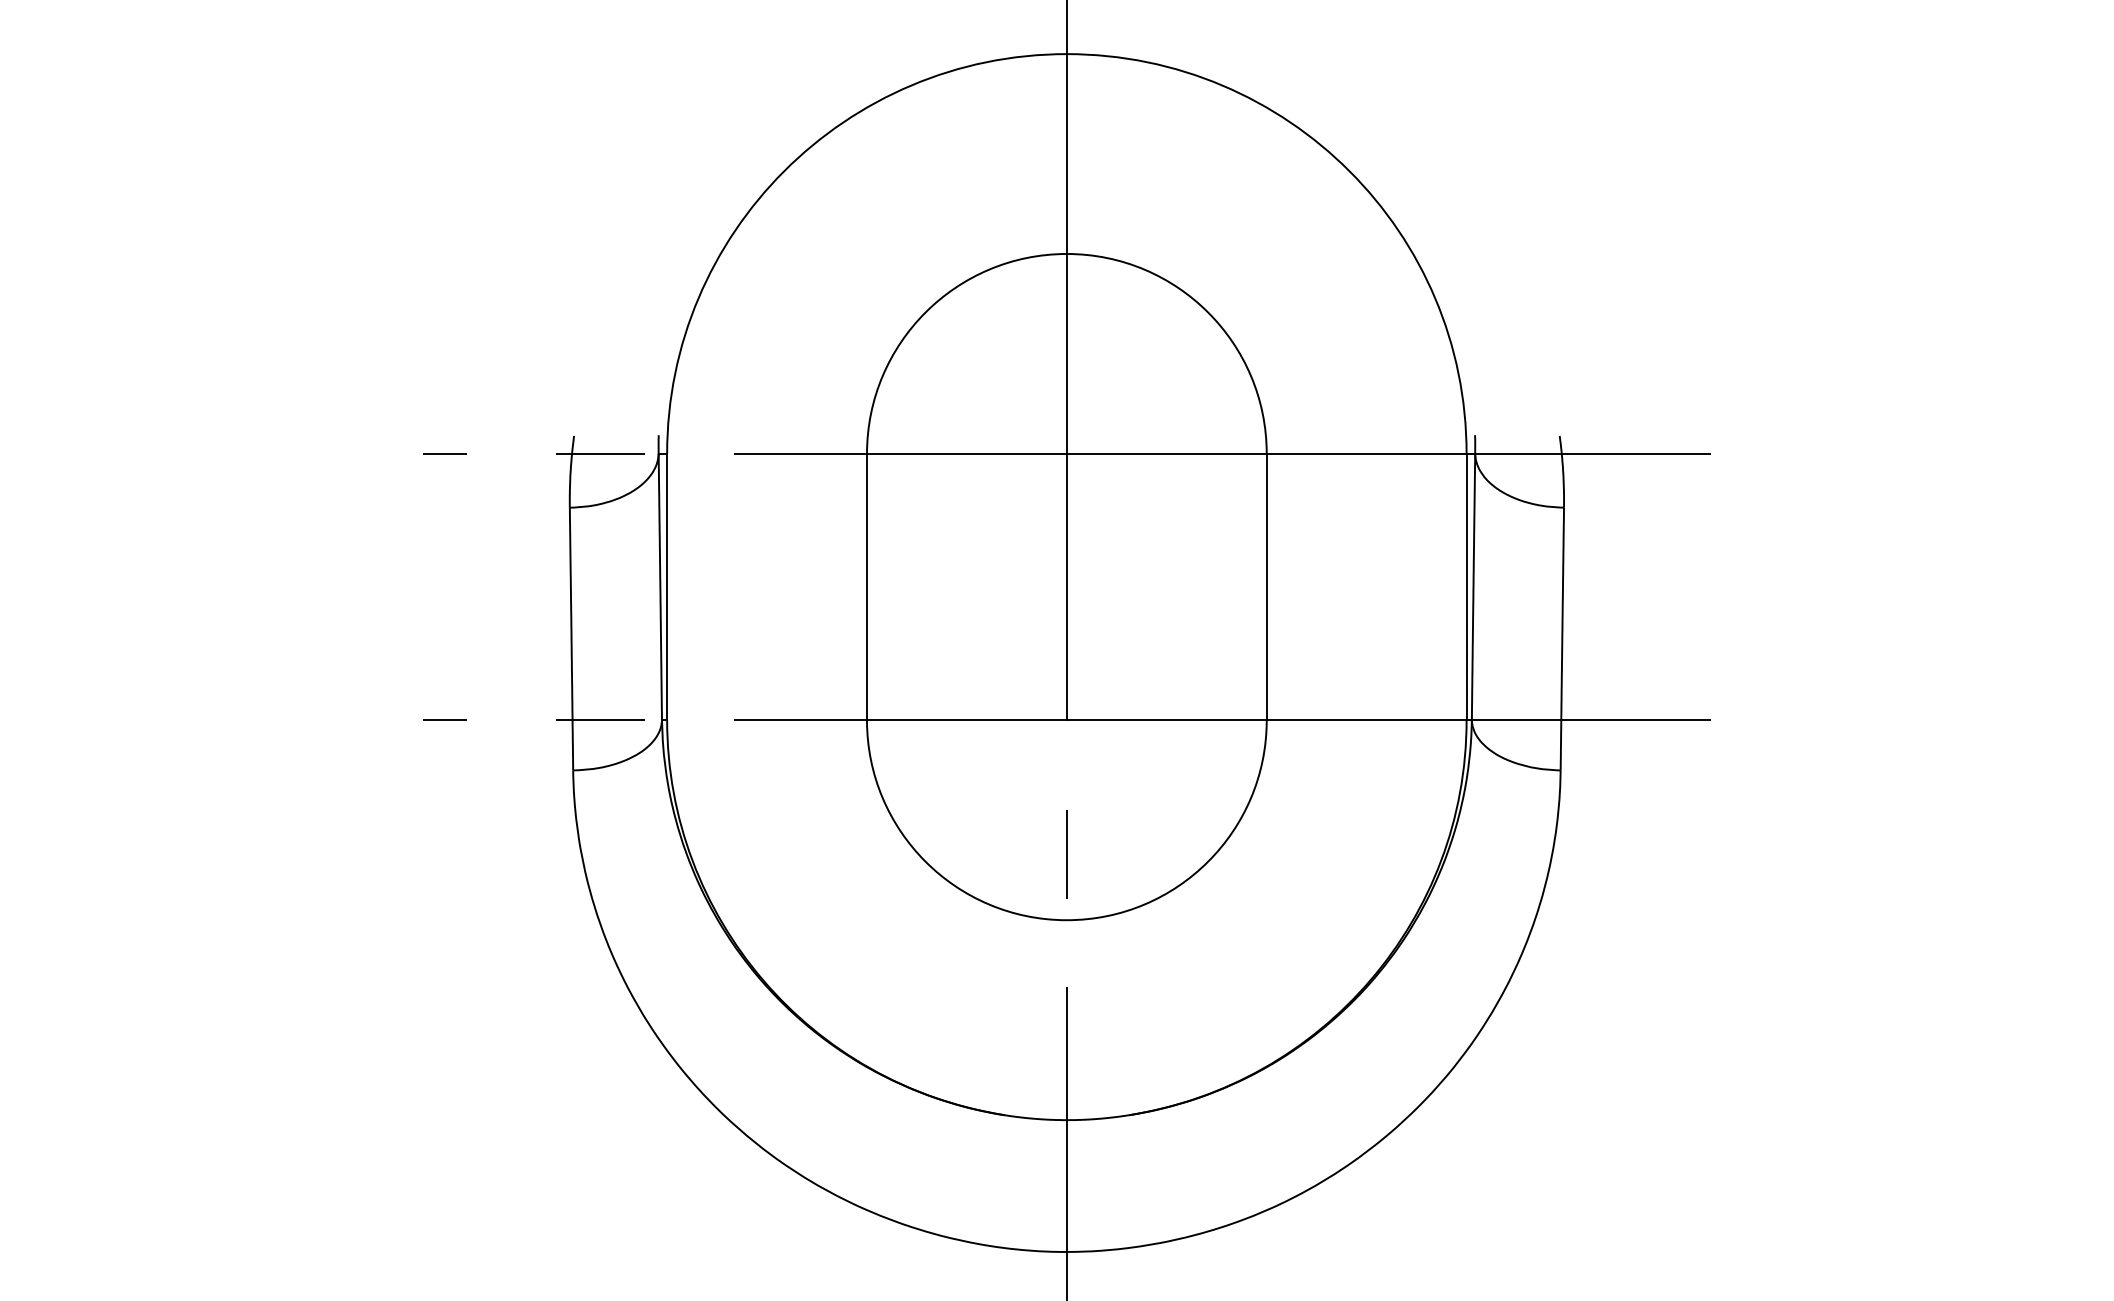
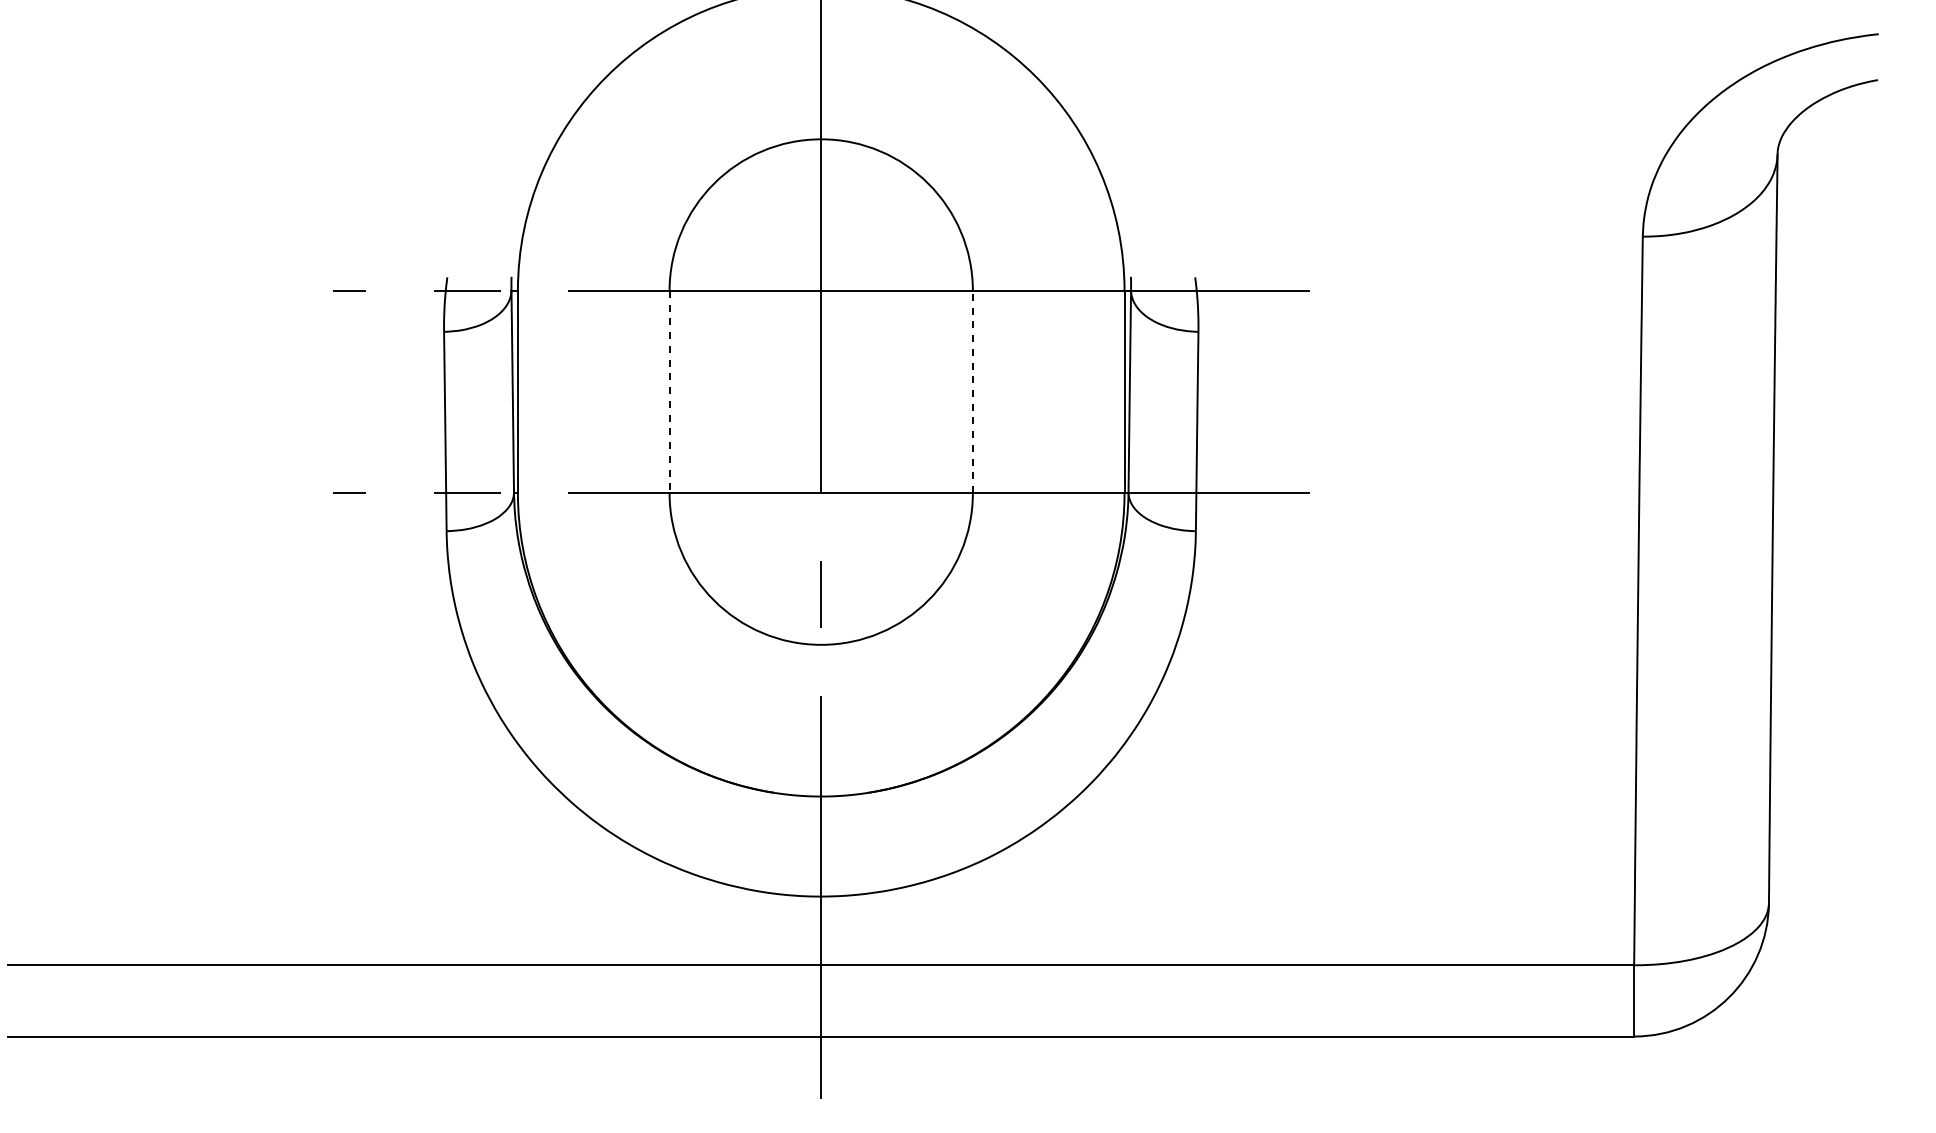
line: (1266, 586) -> (972, 391), solid -> dashed
line: (866, 587) -> (669, 392), solid -> dashed

